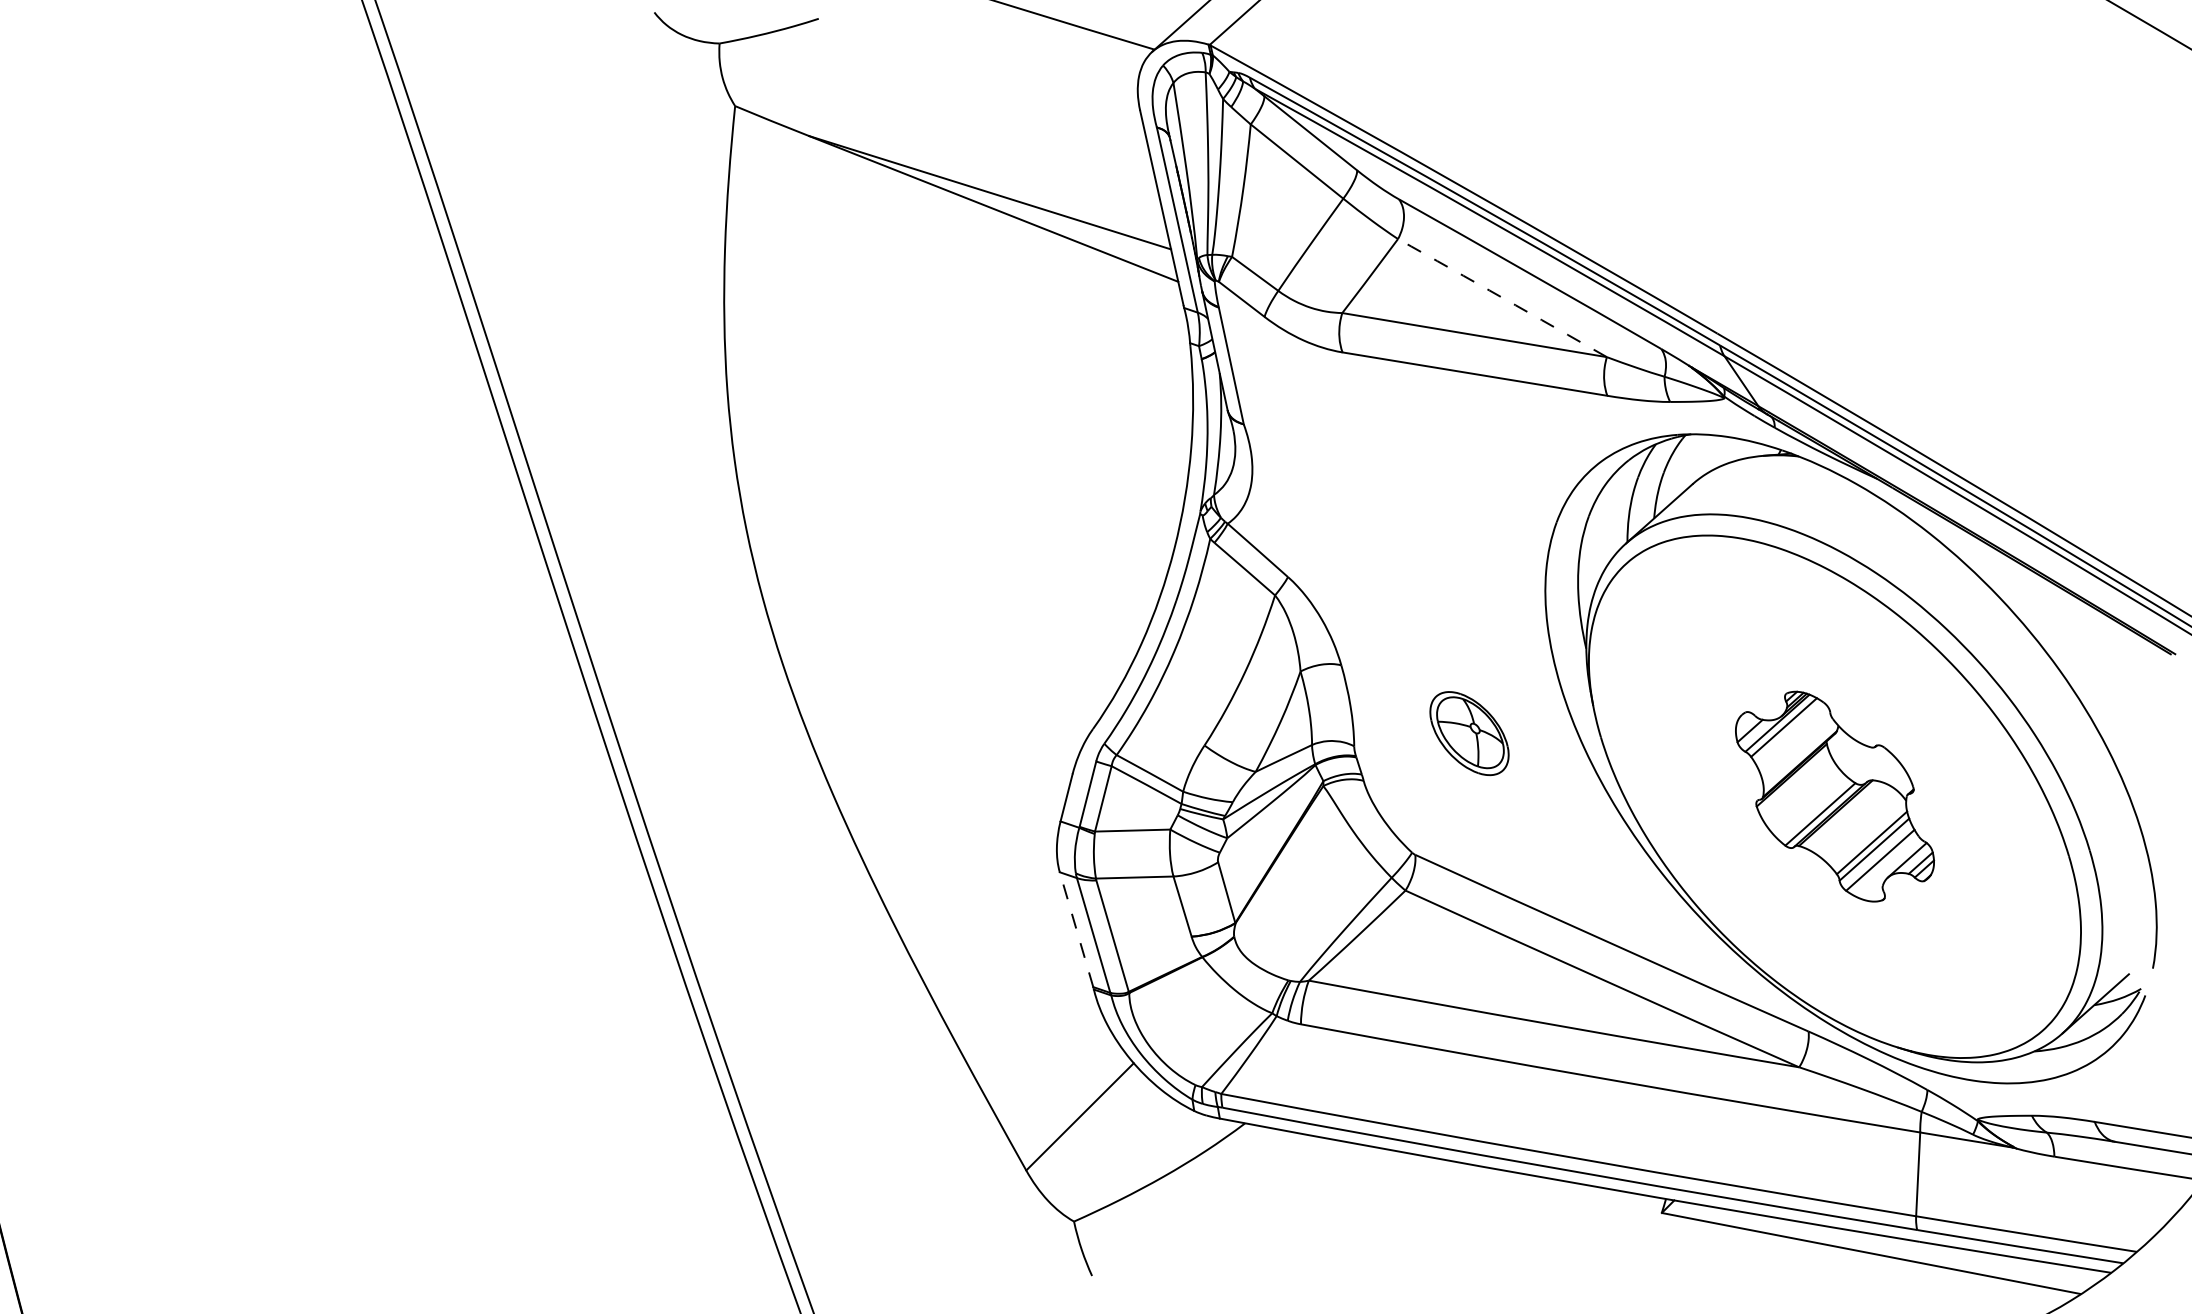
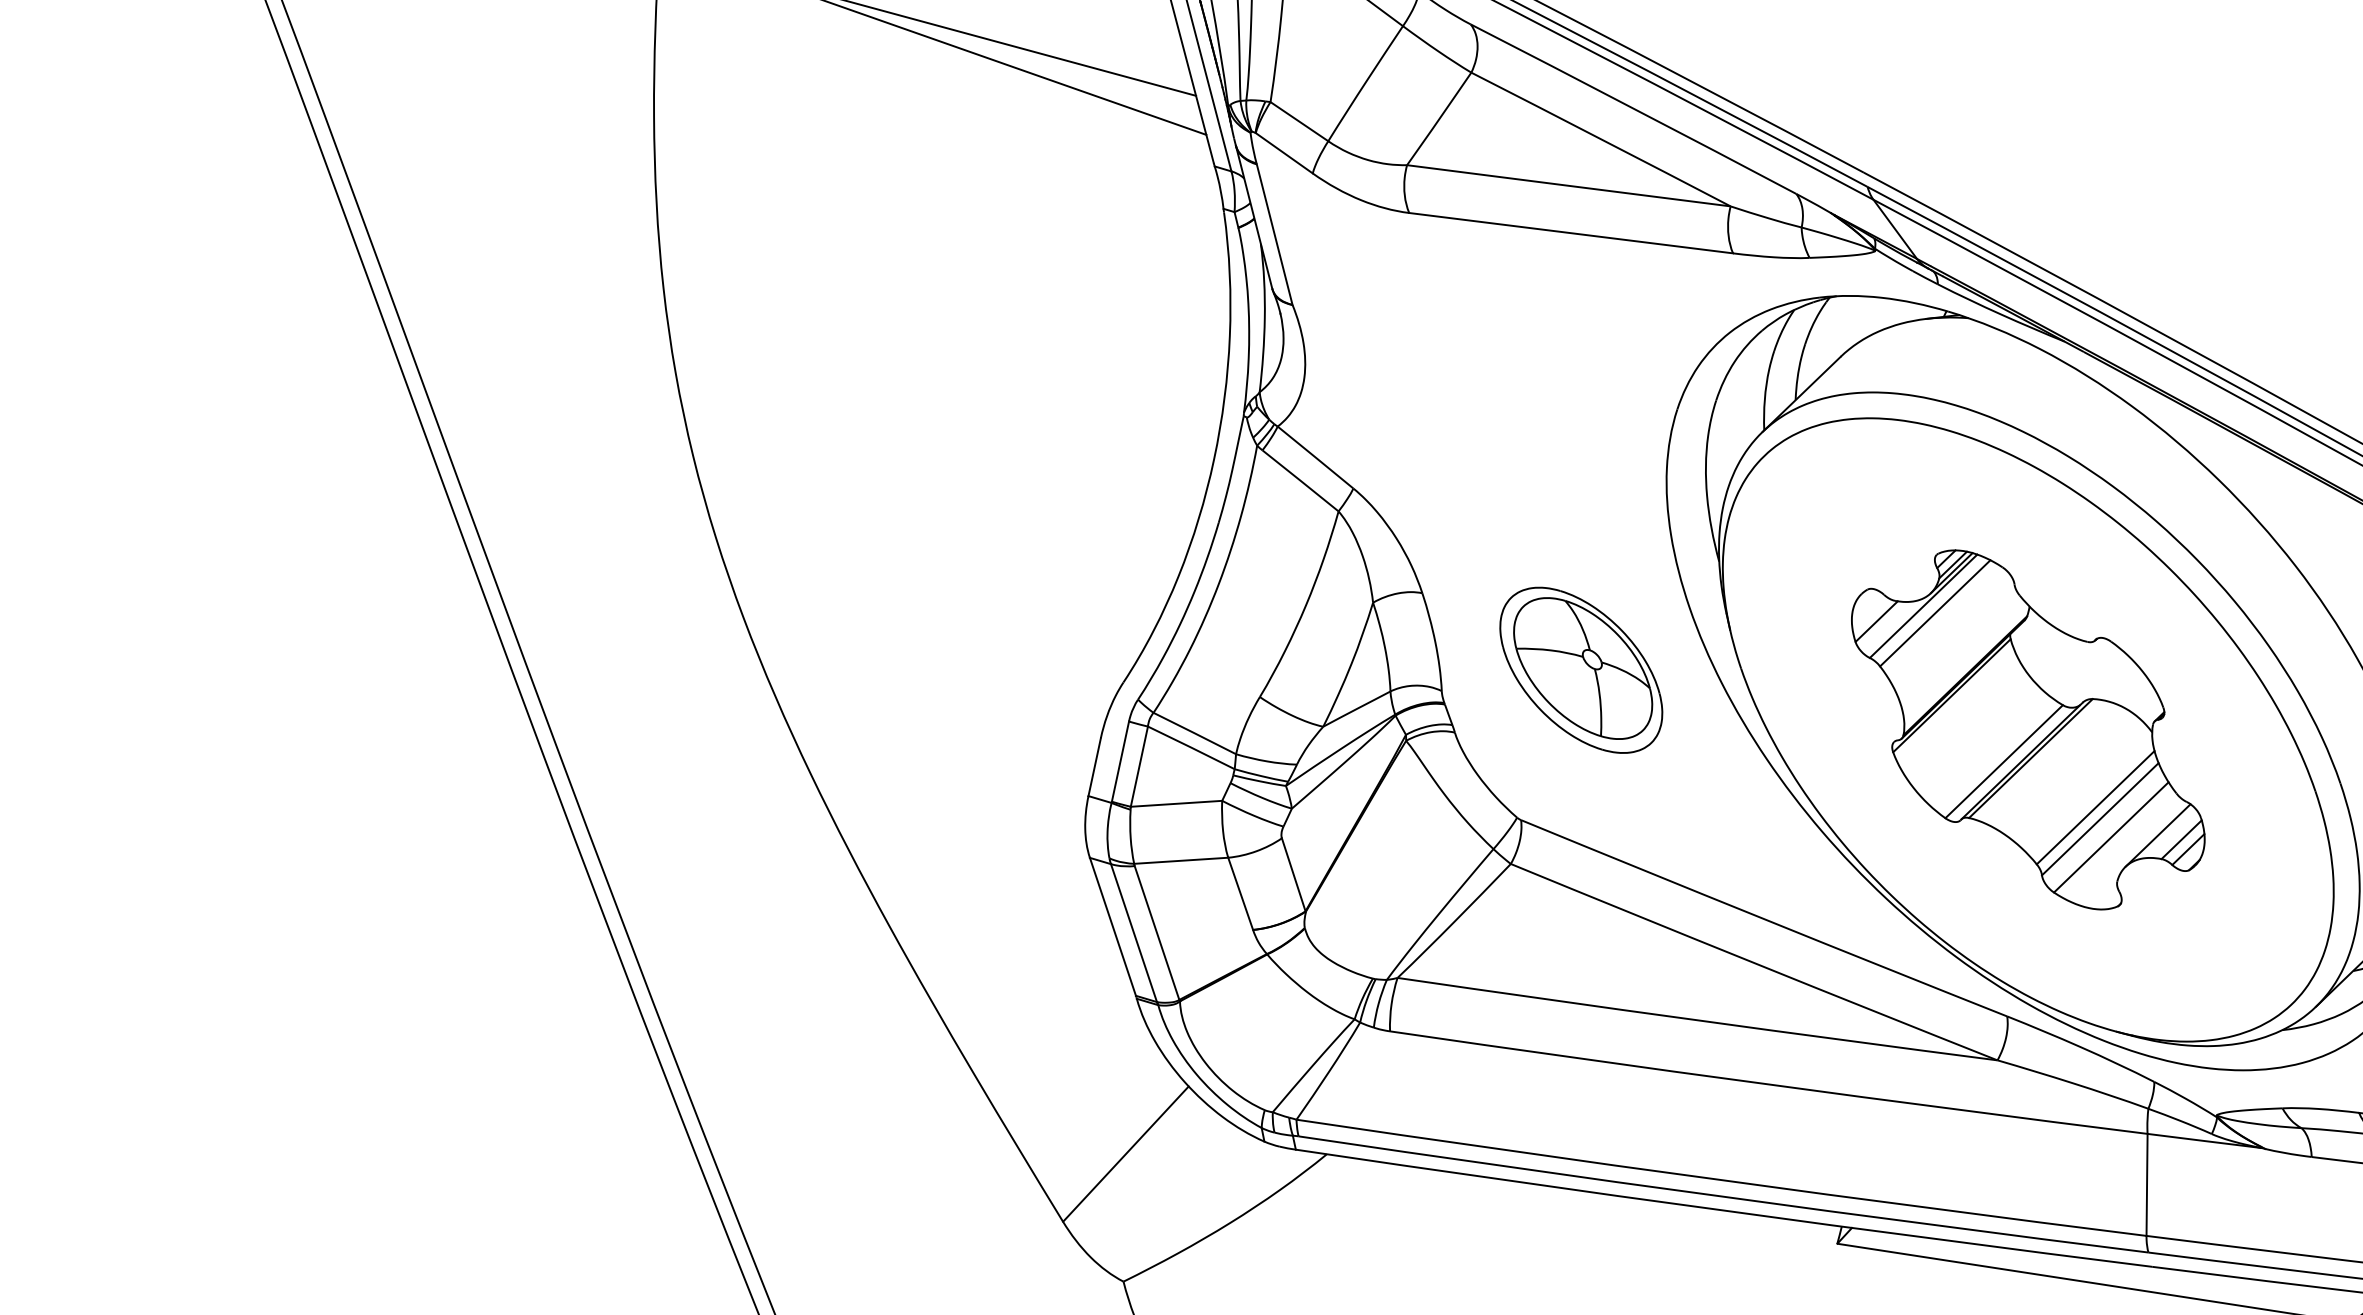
arc: (1502, 297) -> (1601, 138), dashed -> solid
part: (1469, 733) -> (1581, 670), size x1.67
part: (1834, 796) -> (2027, 729), size x1.43
line: (1076, 929) -> (1112, 926), dashed -> solid

